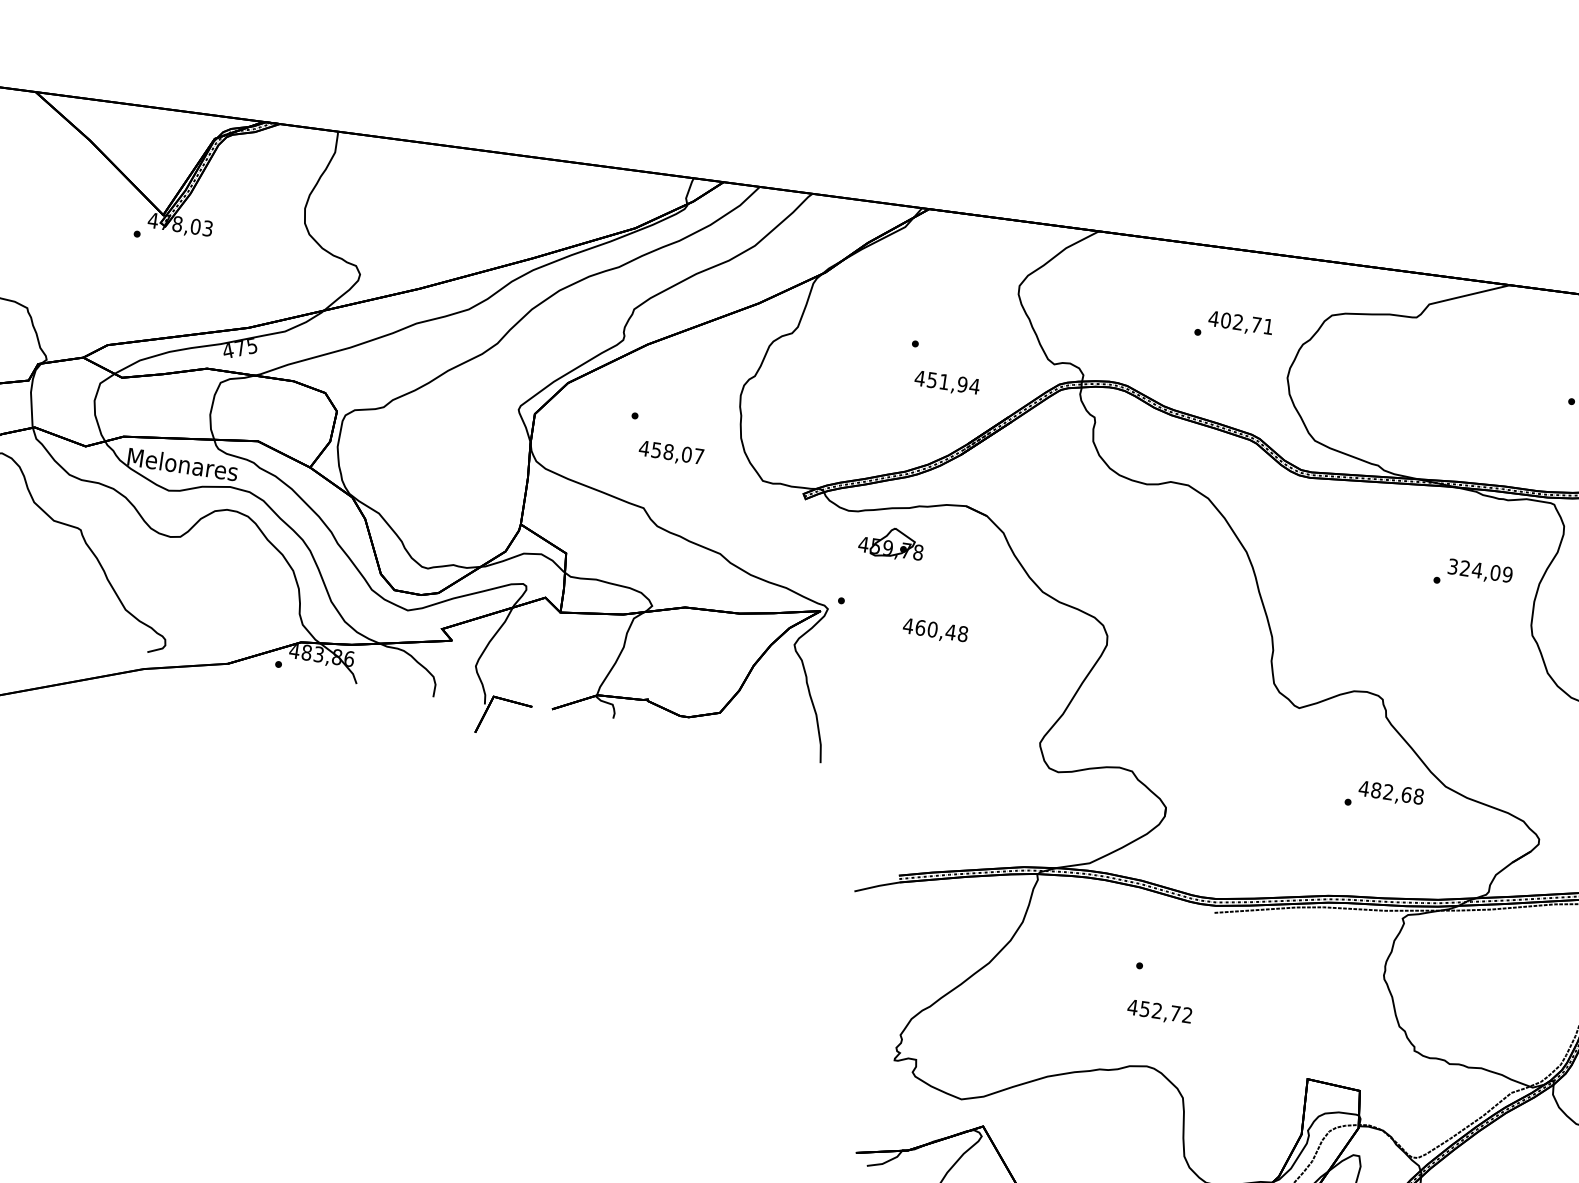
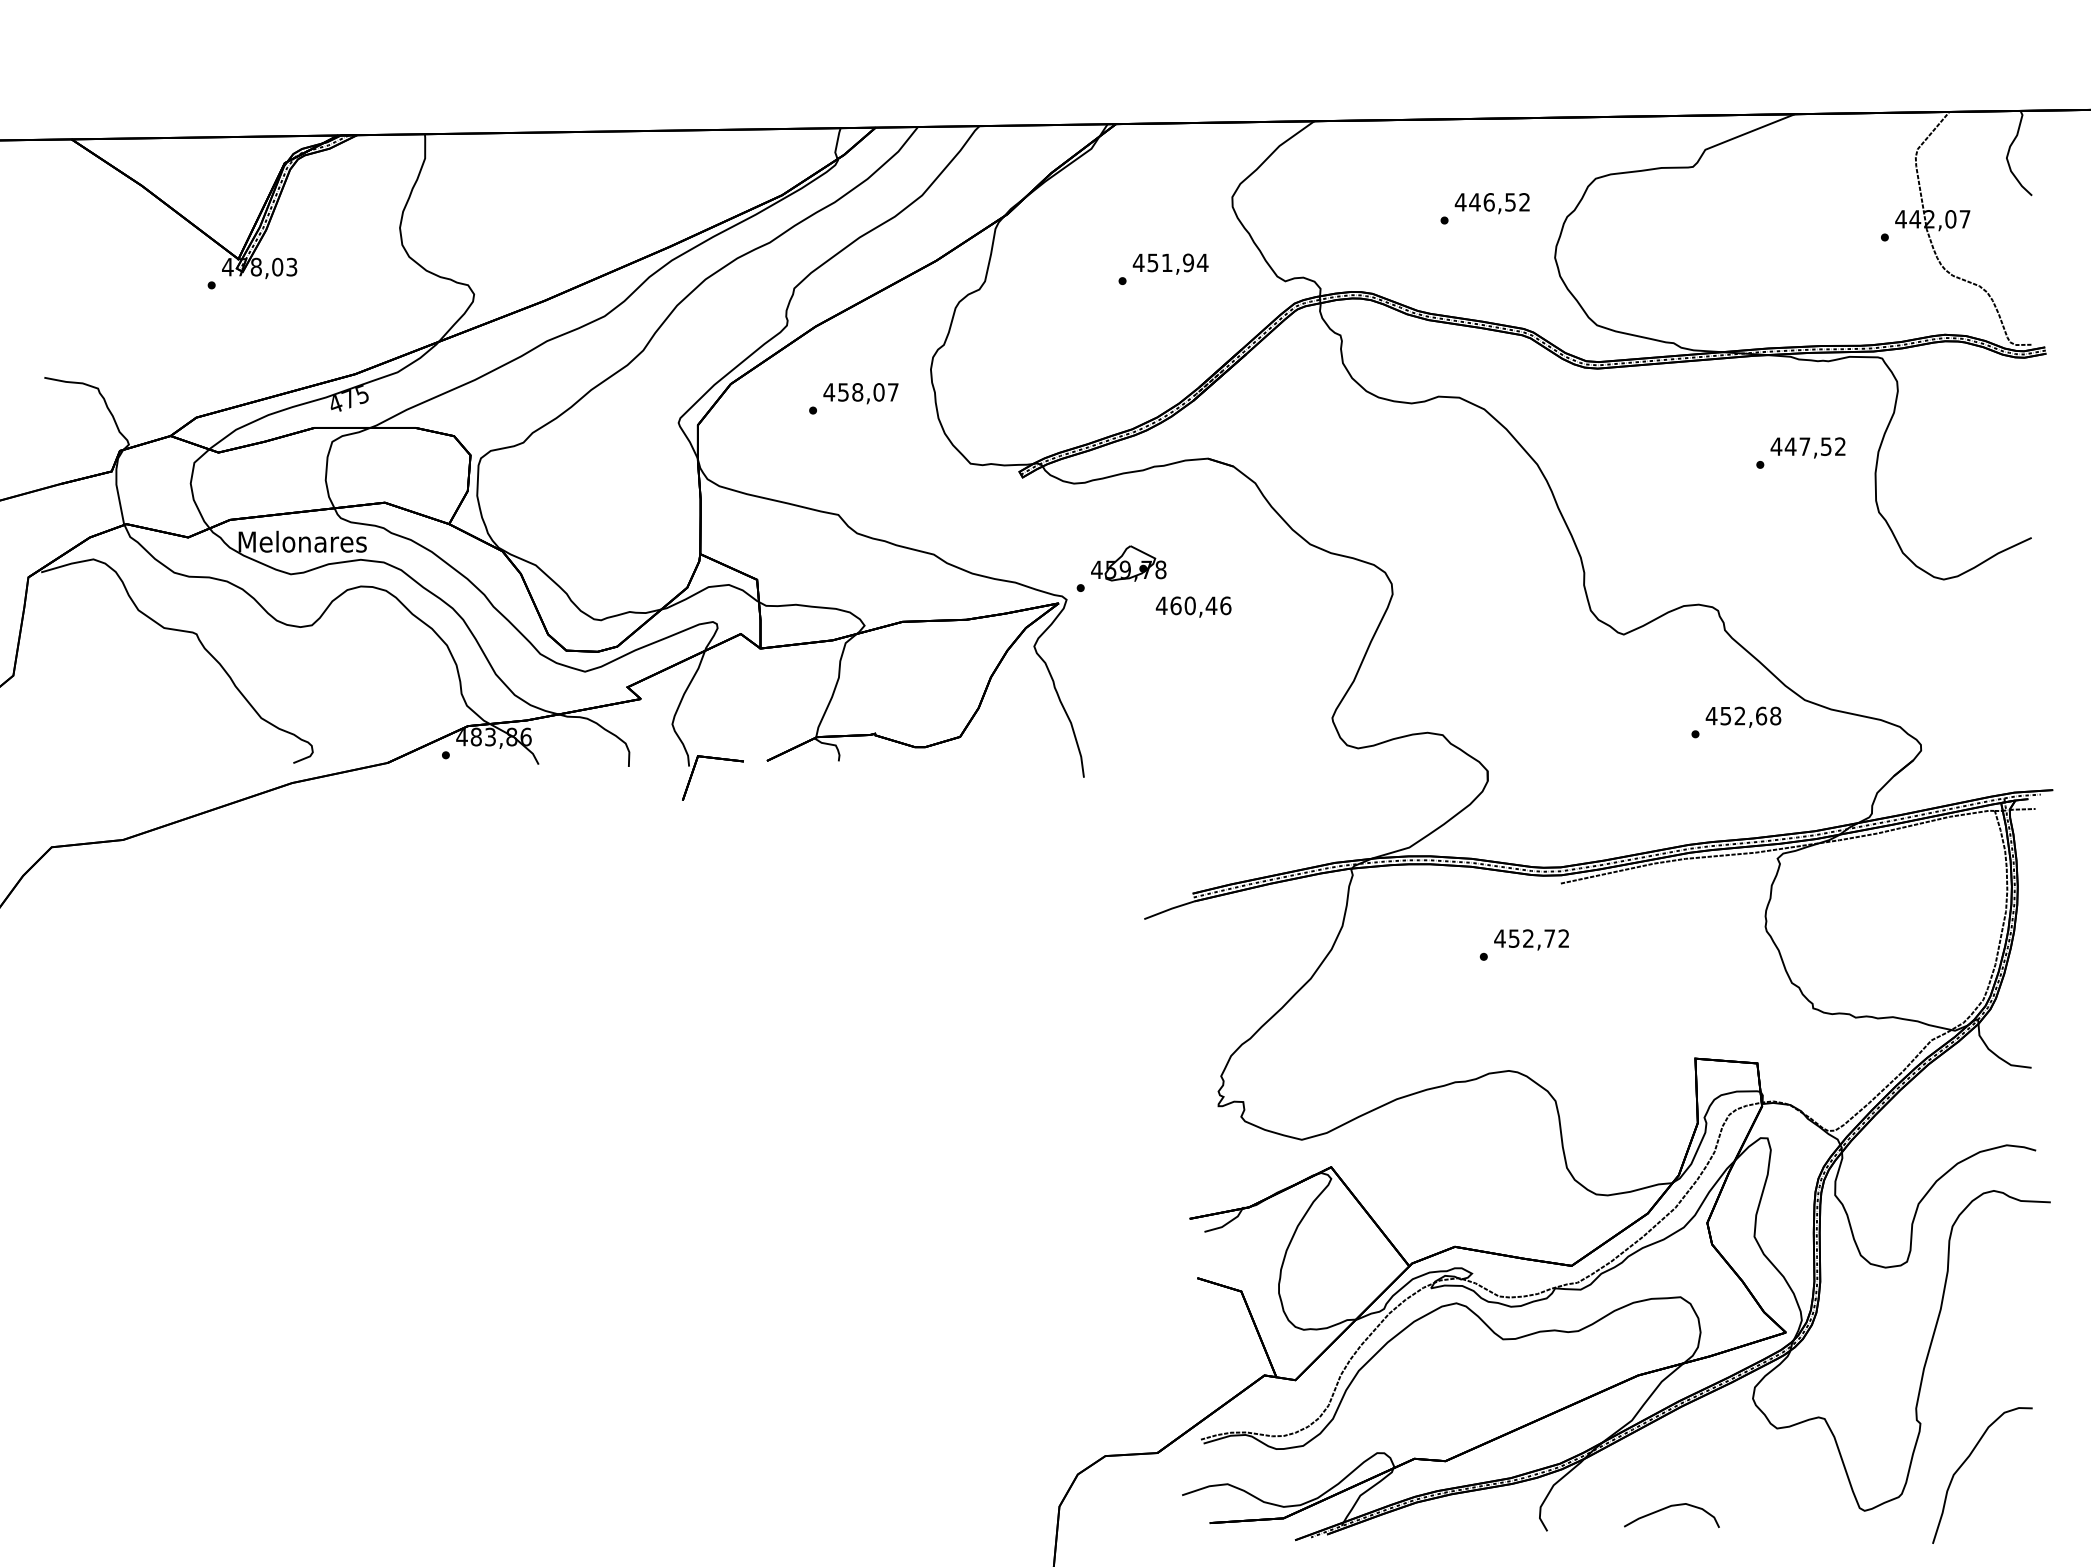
text: (1246, 323) -> (1499, 202), 402,71 -> 446,52
text: (947, 382) -> (1170, 263), moved
text: (670, 453) -> (860, 393), moved
part: (891, 543) -> (1128, 563), moved
text: (1479, 570) -> (1807, 446), 324,09 -> 447,52
text: (962, 633) -> (1225, 605), 460,48 -> 460,46
text: (1376, 789) -> (1725, 715), 482,68 -> 452,68
text: (1159, 1012) -> (1531, 939), moved

